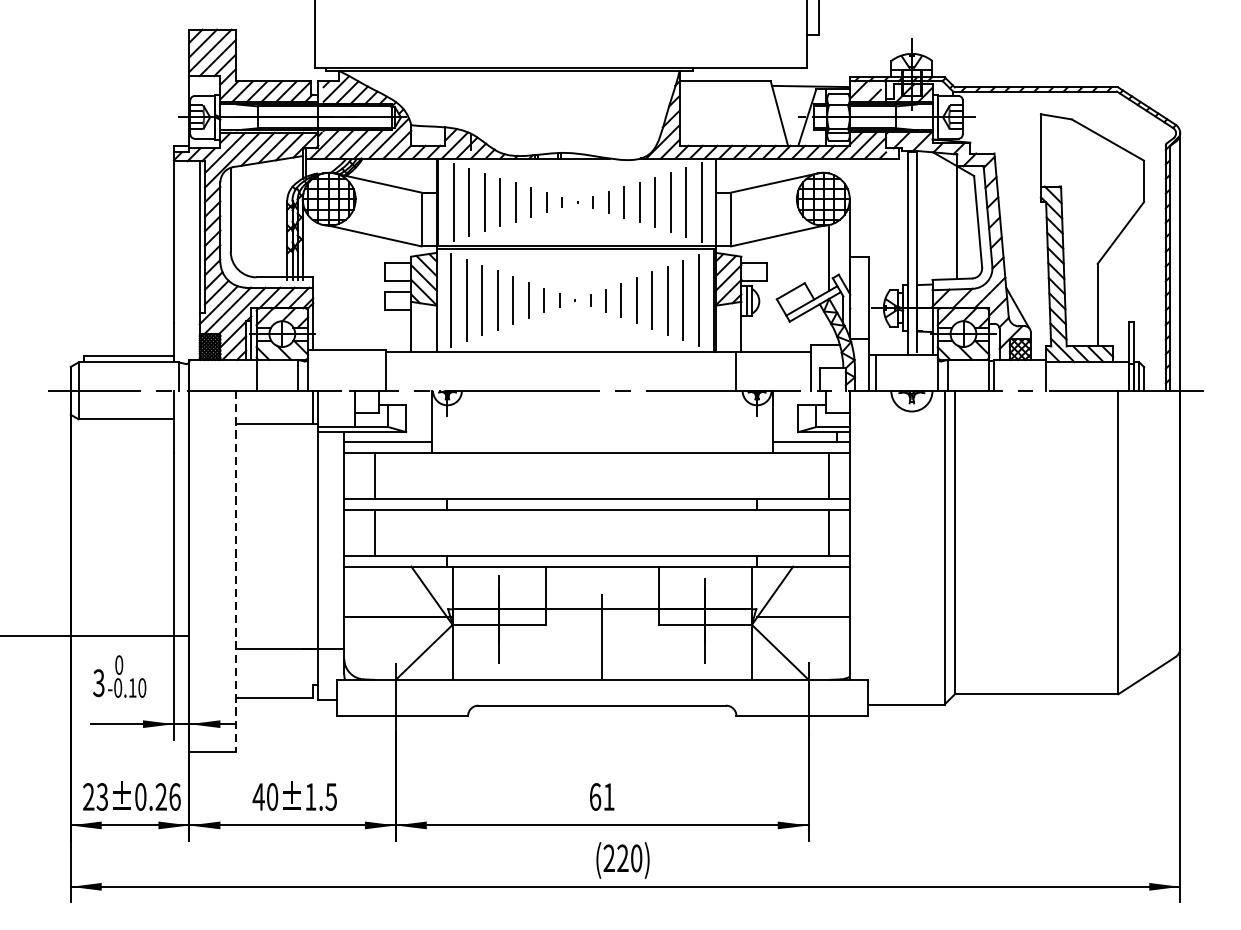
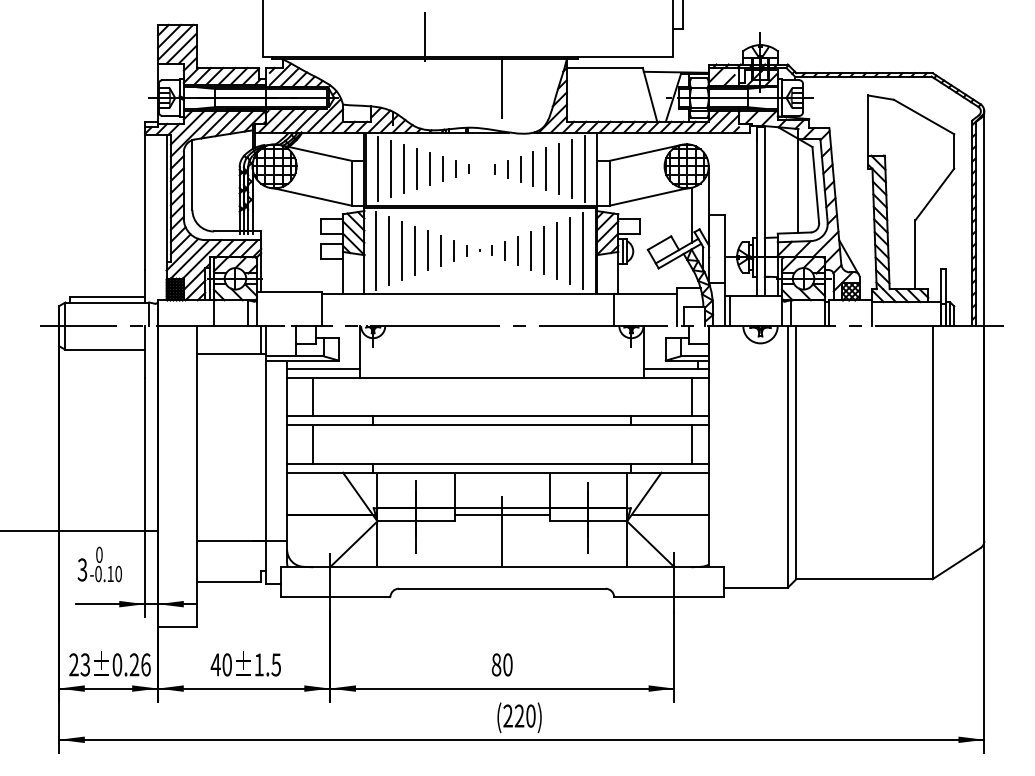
line: (508, 43) -> (424, 36), added
line: (602, 104) -> (502, 87), added
line: (235, 571) -> (196, 476), dashed -> solid
line: (601, 616) -> (501, 514), added
text: (601, 796) -> (501, 664), 61 -> 80

